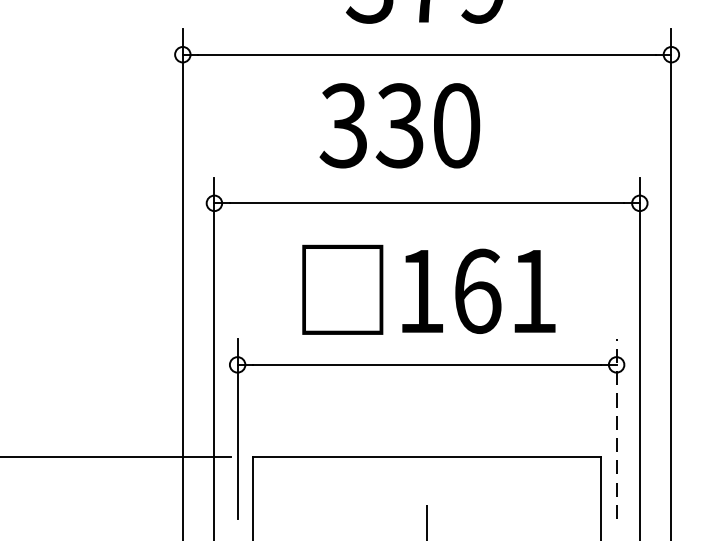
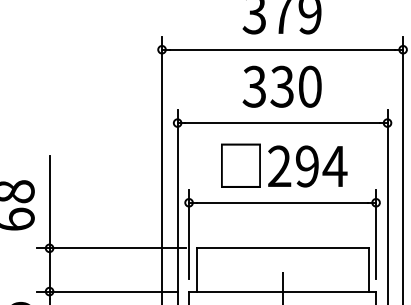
text: (398, 125) -> (281, 86), moved
text: (477, 291) -> (307, 166), 161 -> 294
line: (617, 427) -> (376, 233), dashed -> solid

